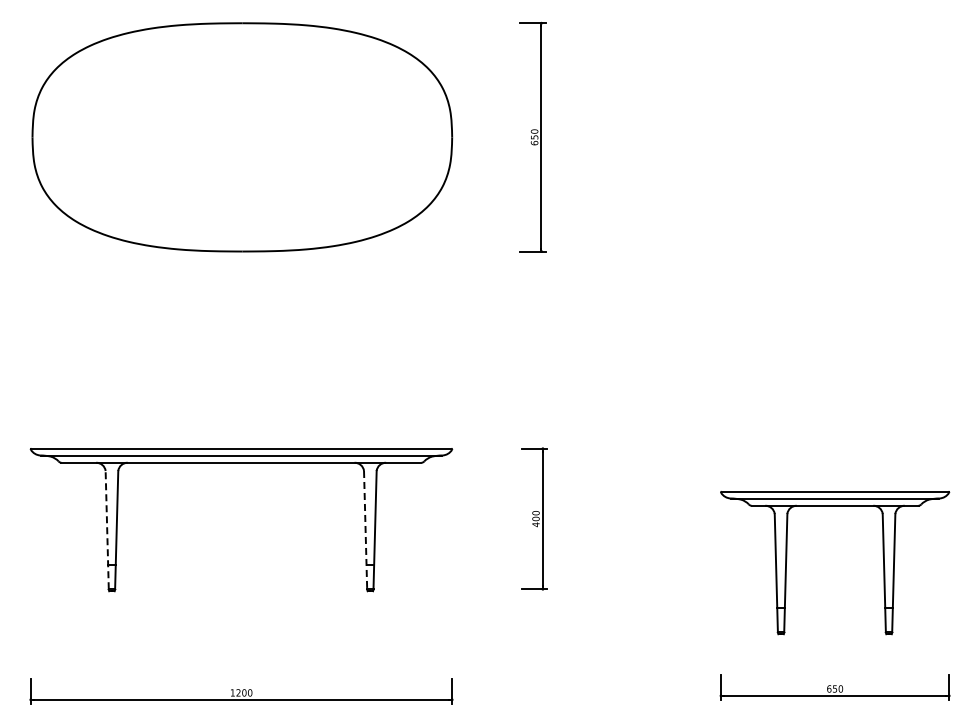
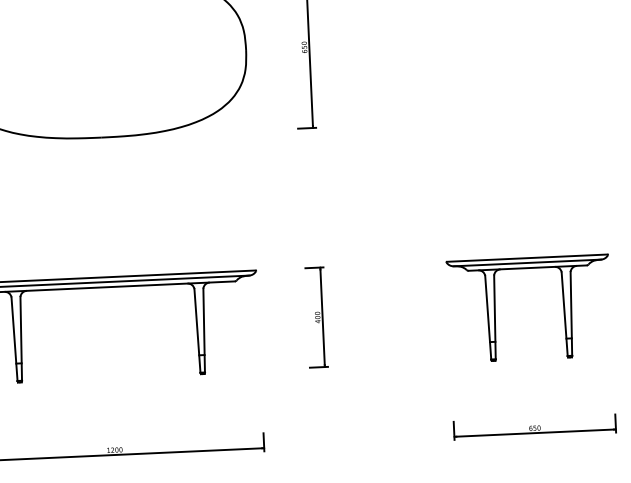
line: (107, 529) -> (14, 338), dashed -> solid
line: (365, 530) -> (197, 331), dashed -> solid
part: (882, 555) -> (562, 301), moved

